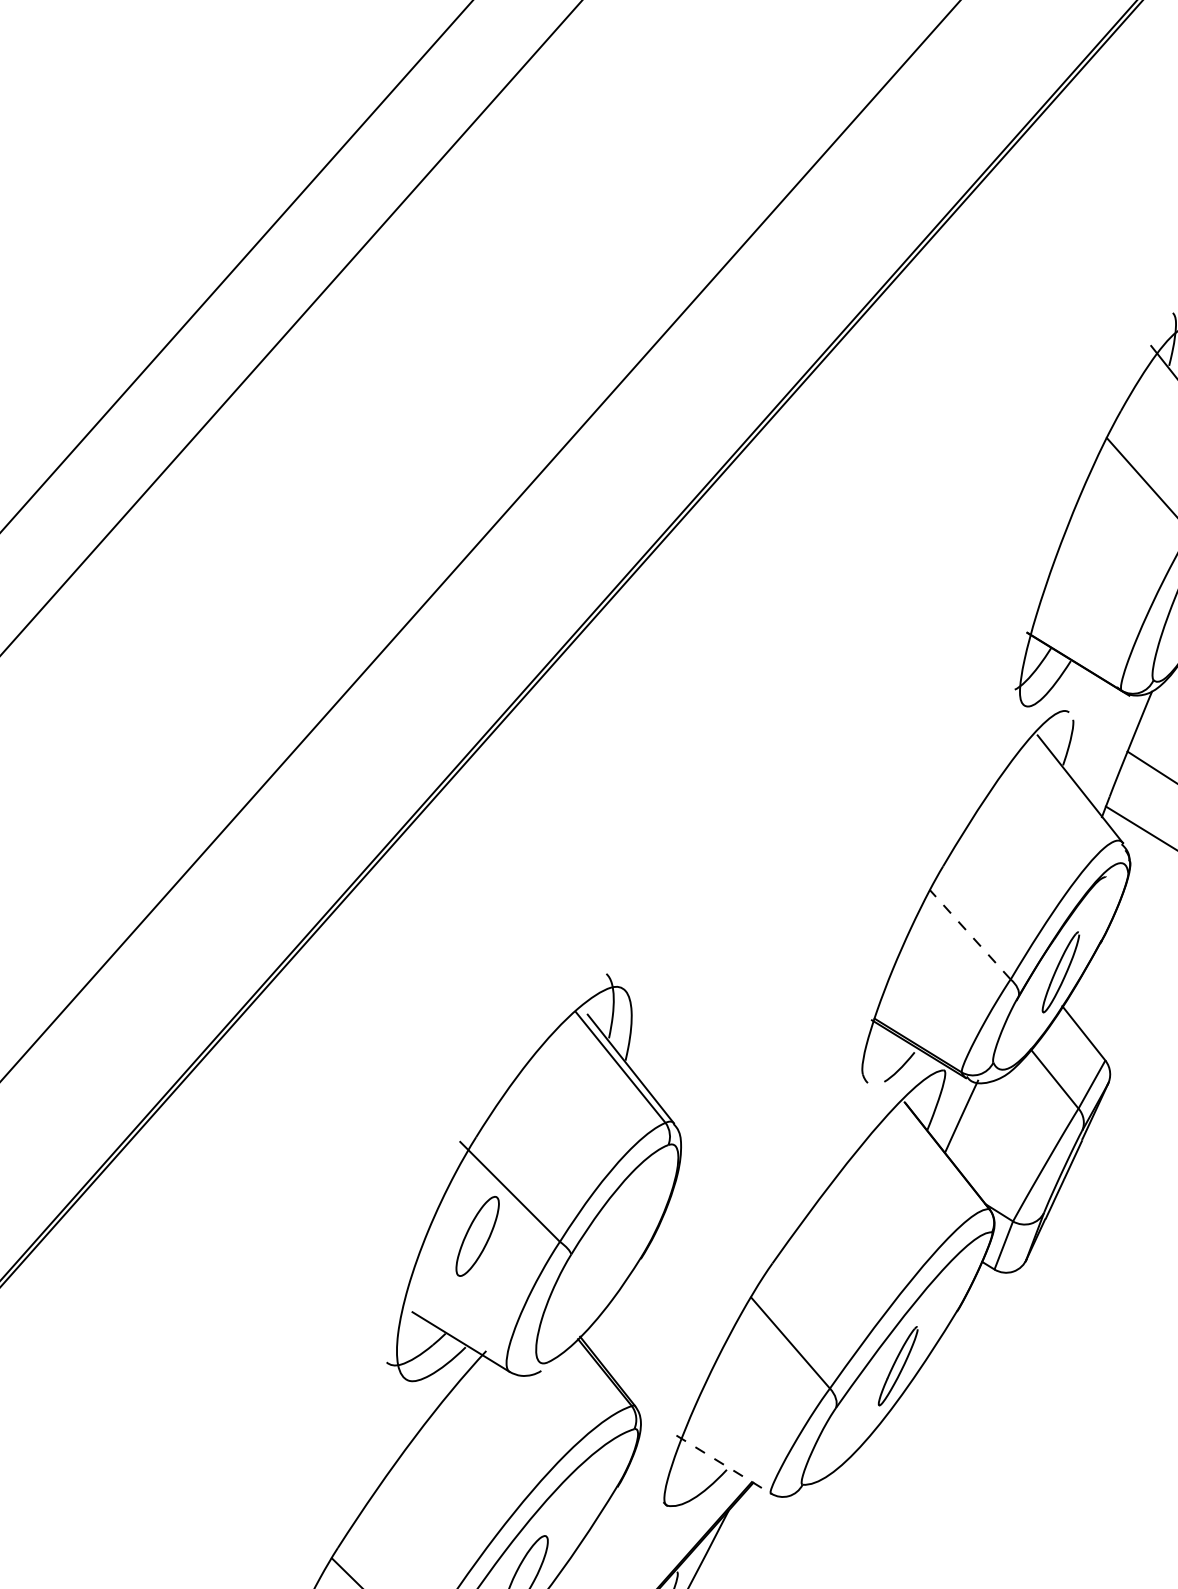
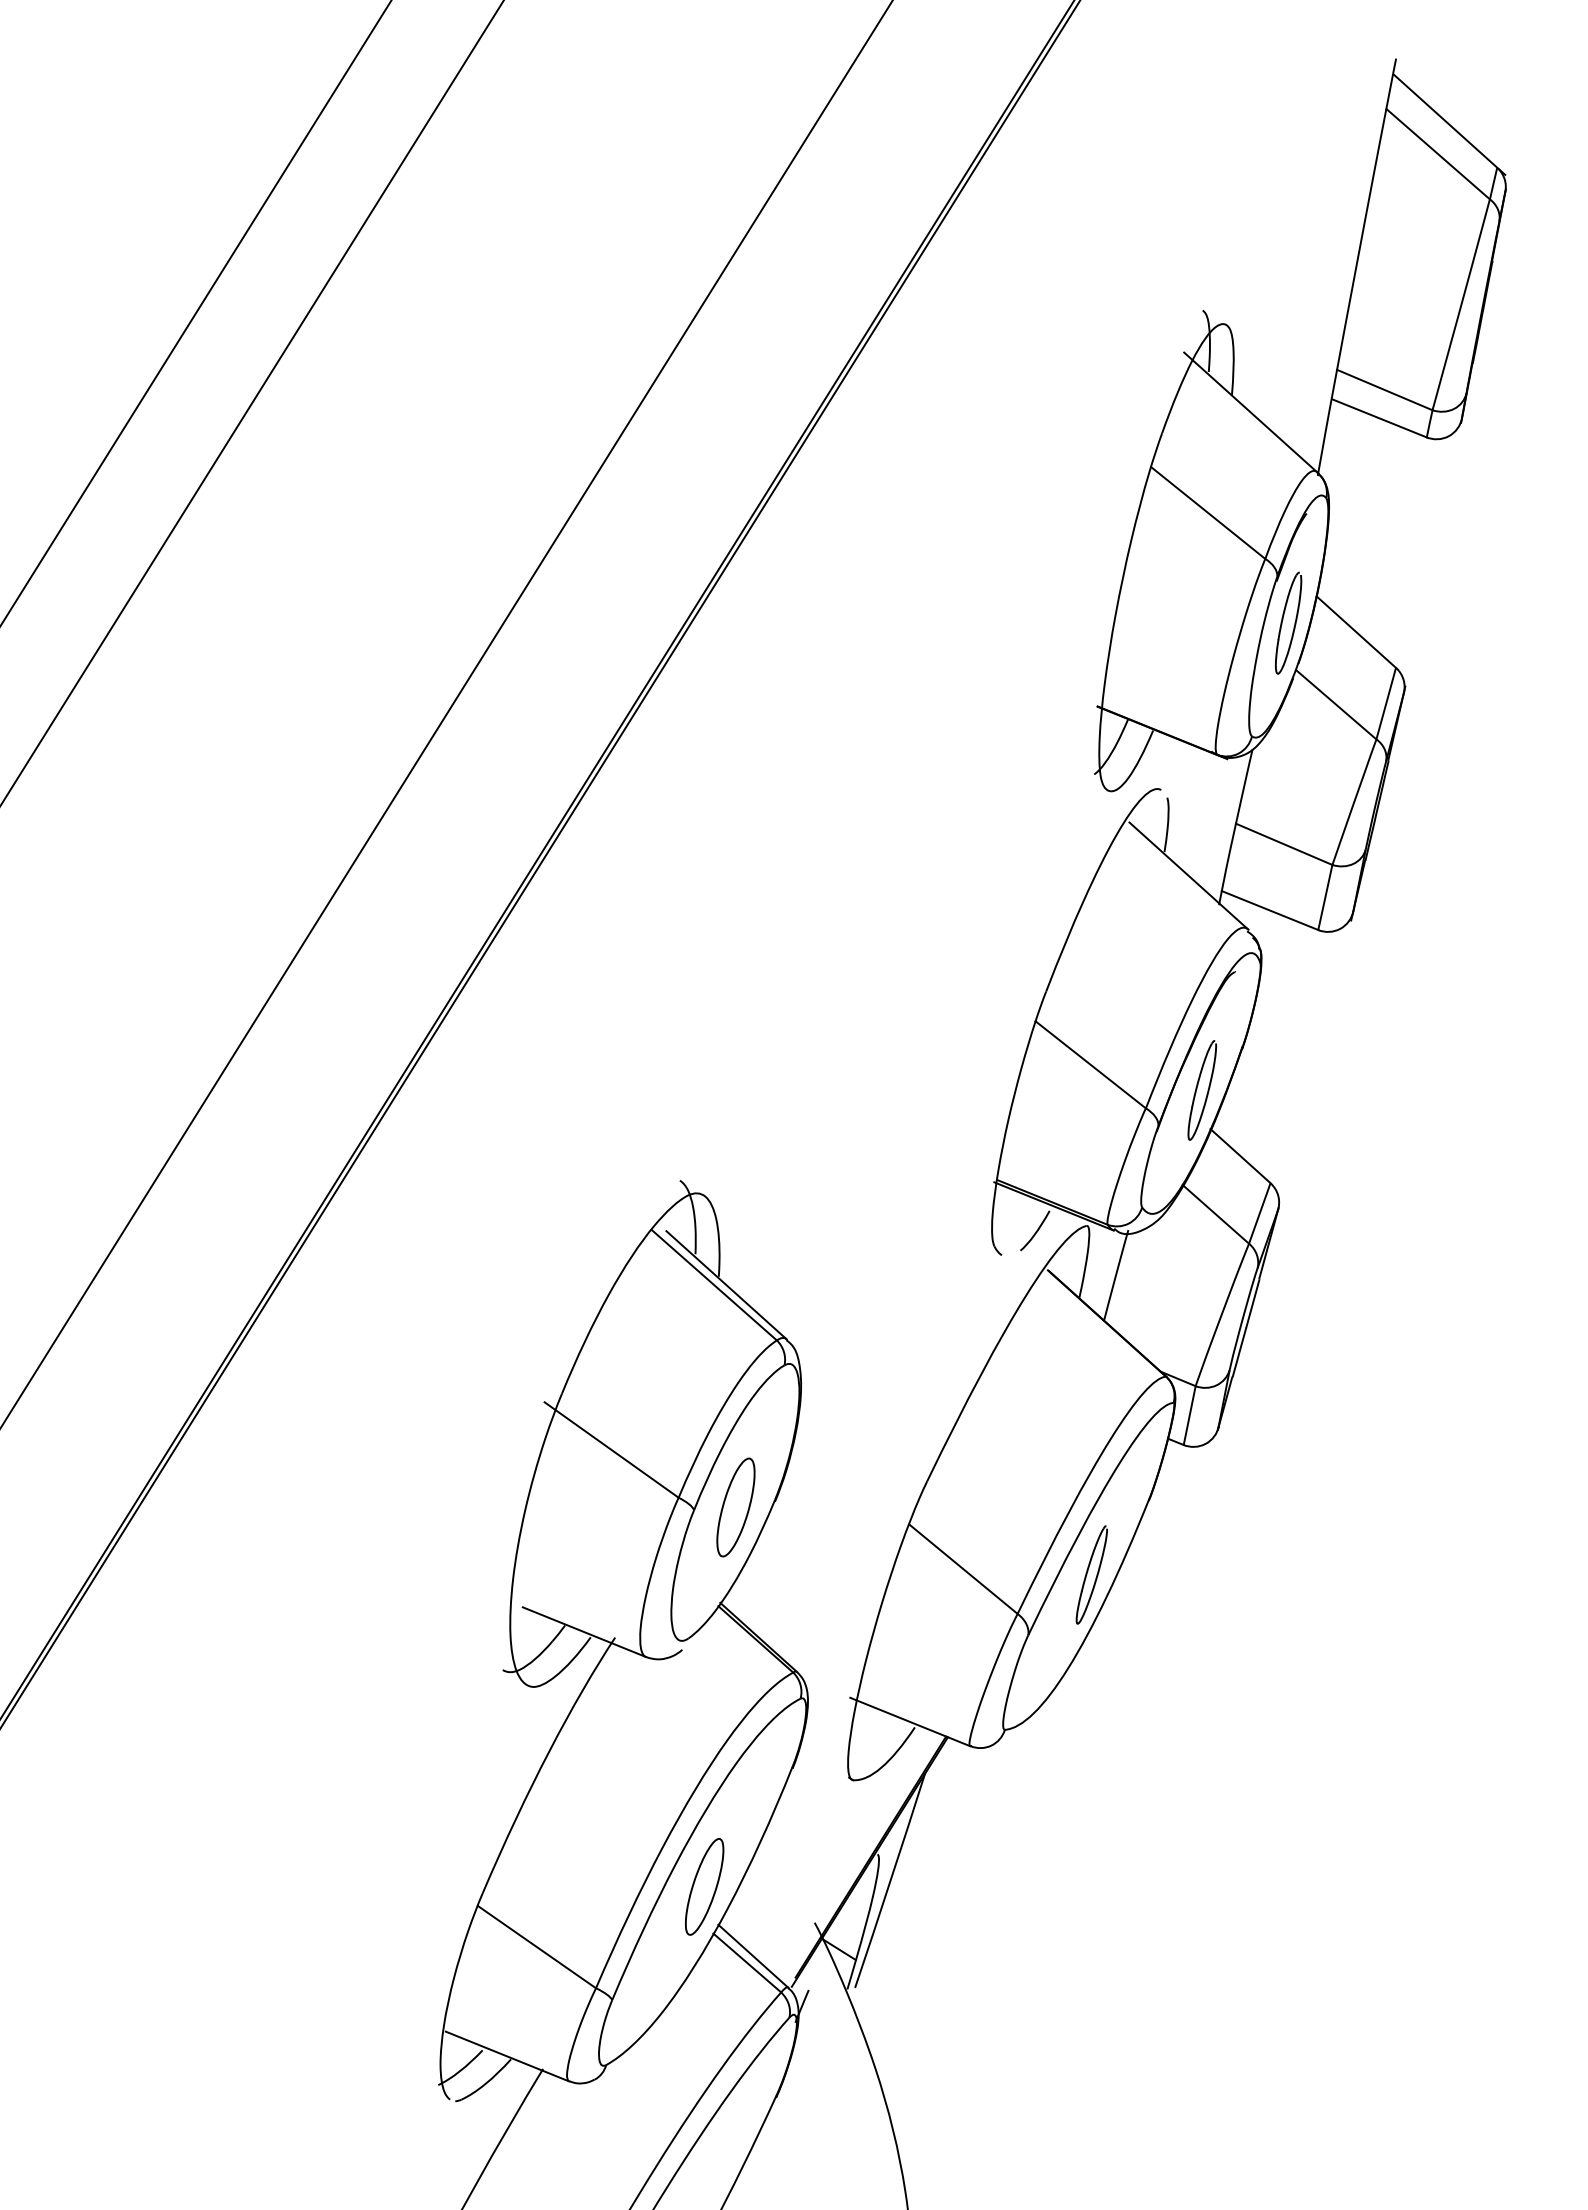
line: (970, 934) -> (1090, 1064), dashed -> solid
part: (477, 1236) -> (735, 1507), moved
line: (723, 1465) -> (910, 1722), dashed -> solid

